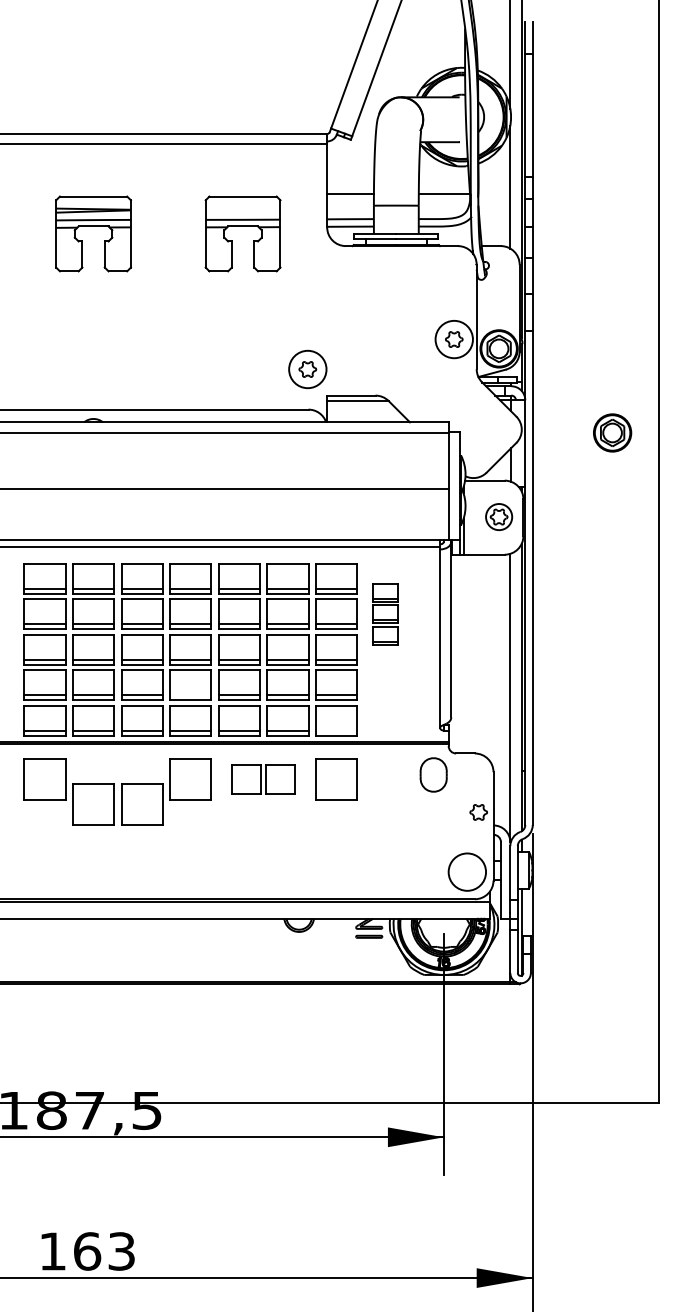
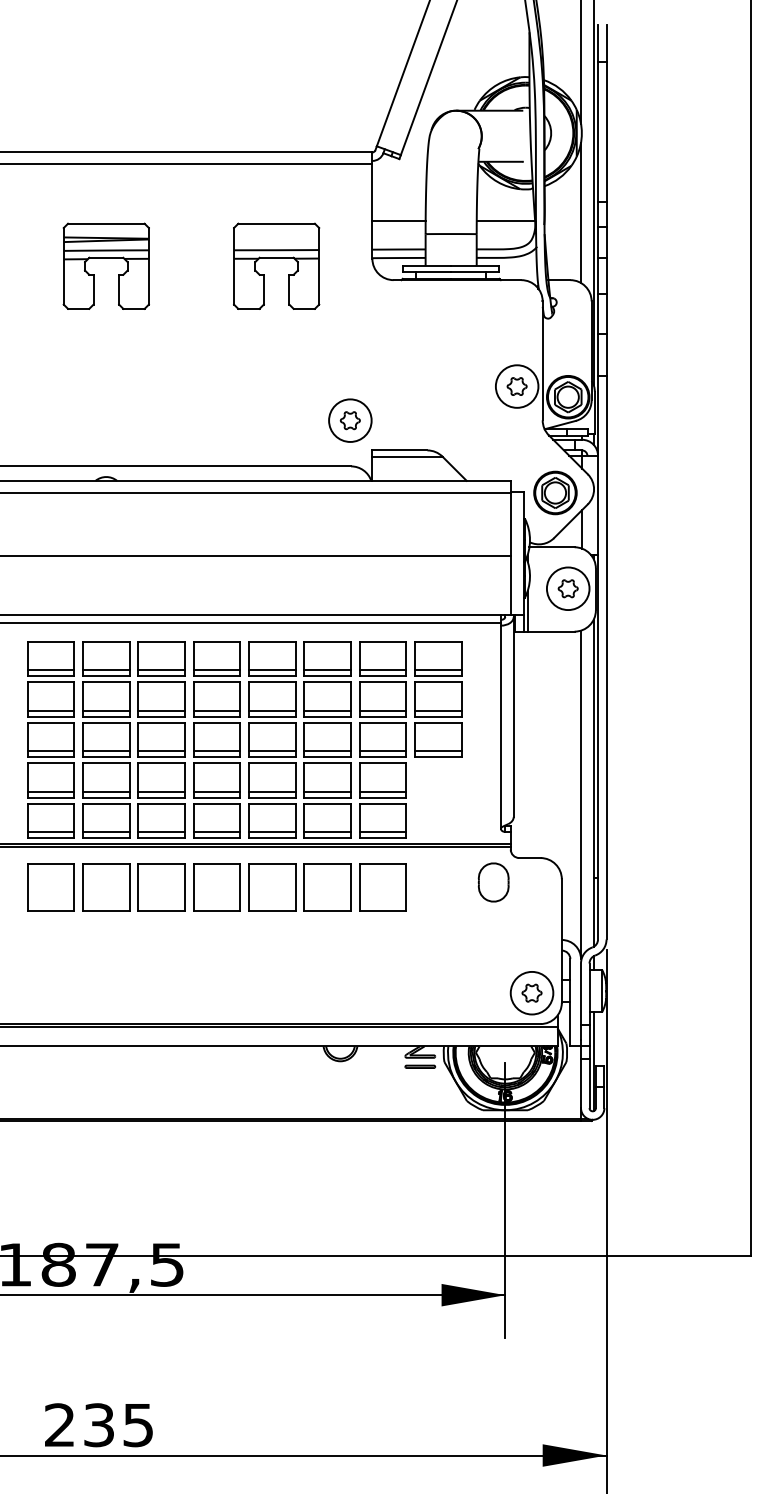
part: (612, 432) -> (555, 492), moved
circle: (498, 516) -> (567, 588), size x1.43
part: (385, 614) -> (438, 699), size x1.67
line: (190, 695) -> (216, 791), added
line: (336, 731) -> (382, 832), added
part: (263, 779) -> (299, 887), size x1.43
part: (117, 803) -> (133, 887), moved
part: (478, 811) -> (531, 992), moved
text: (87, 1251) -> (99, 1425), 163 -> 235

